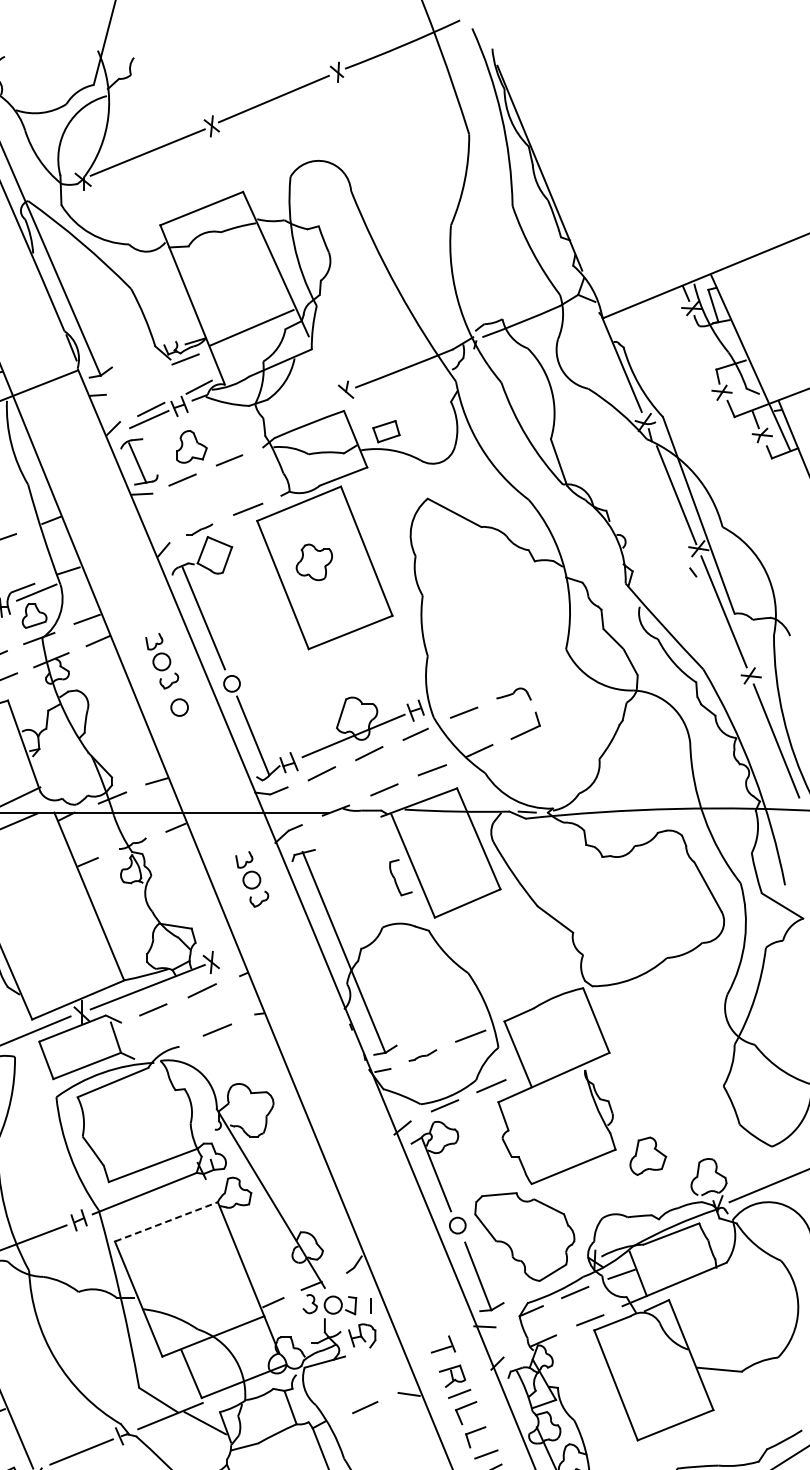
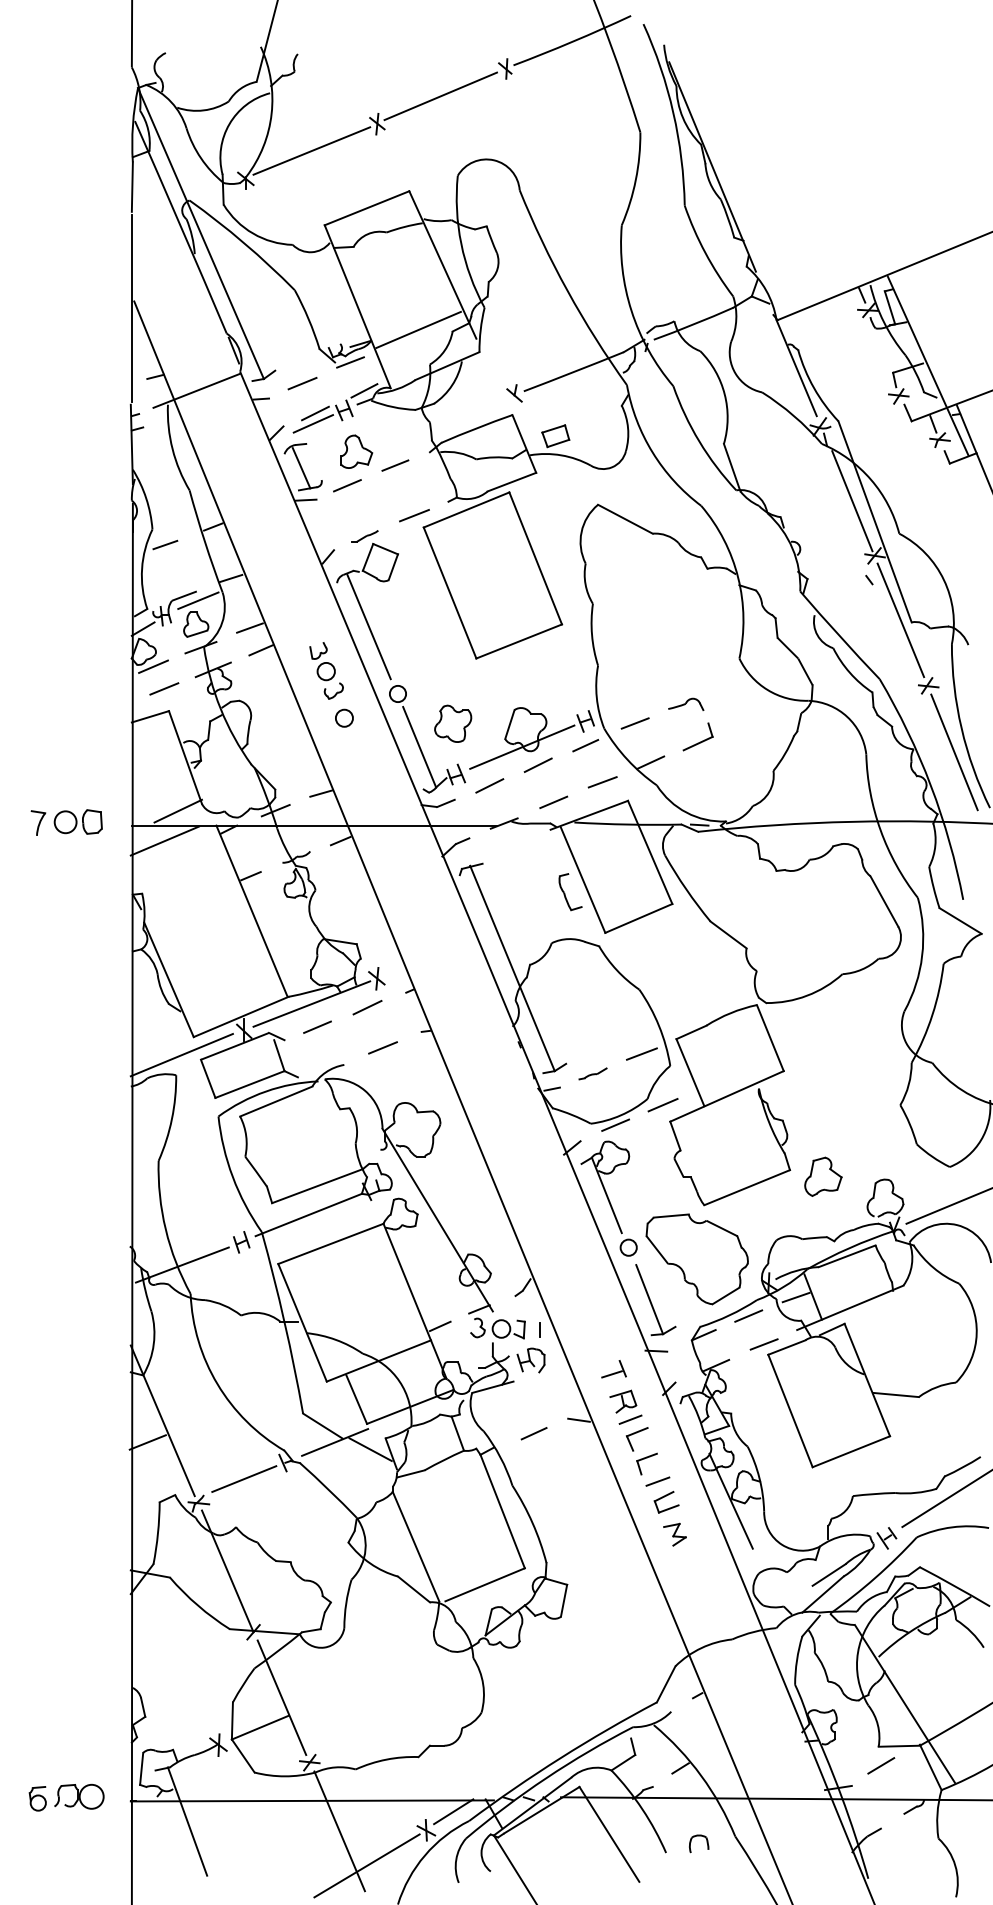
line: (138, 380) -> (302, 383), added
part: (314, 562) -> (453, 723), moved
part: (252, 879) -> (418, 893), removed
line: (166, 1221) -> (331, 1243), dashed -> solid

